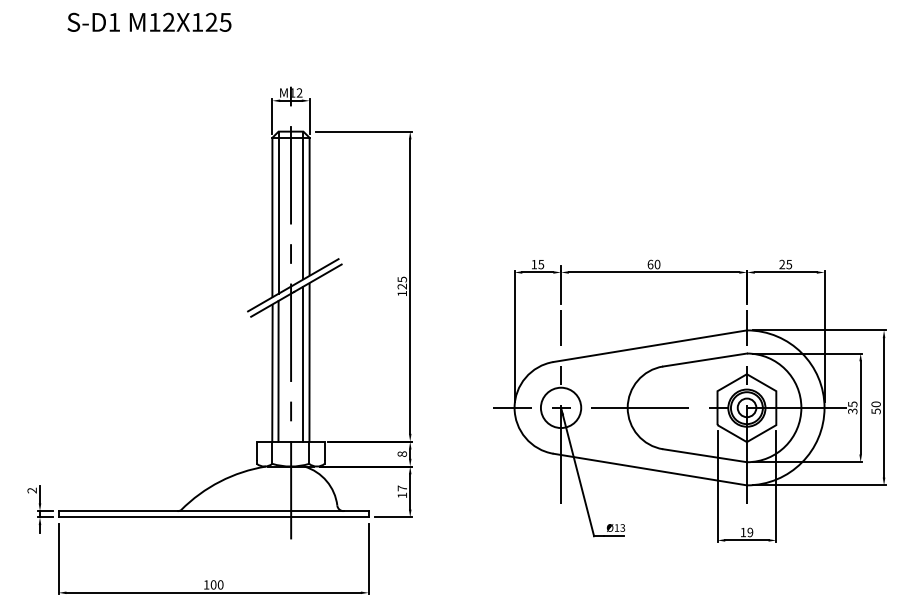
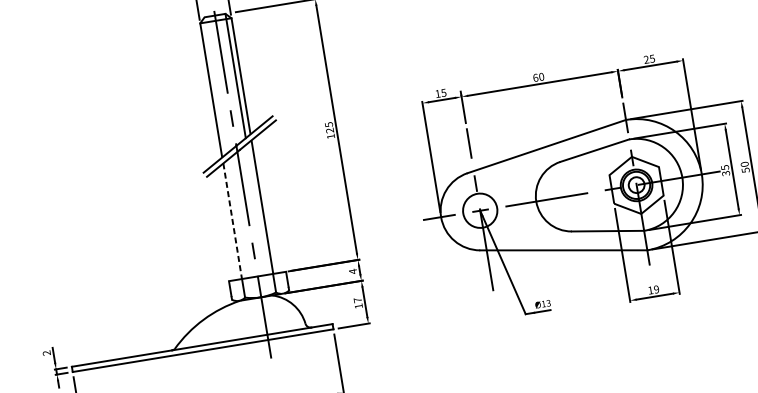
line: (278, 212) -> (215, 85), removed
line: (303, 363) -> (257, 208), removed
line: (278, 370) -> (237, 218), removed
line: (272, 373) -> (232, 221), solid -> dashed
text: (402, 454) -> (353, 271), 8 -> 4

